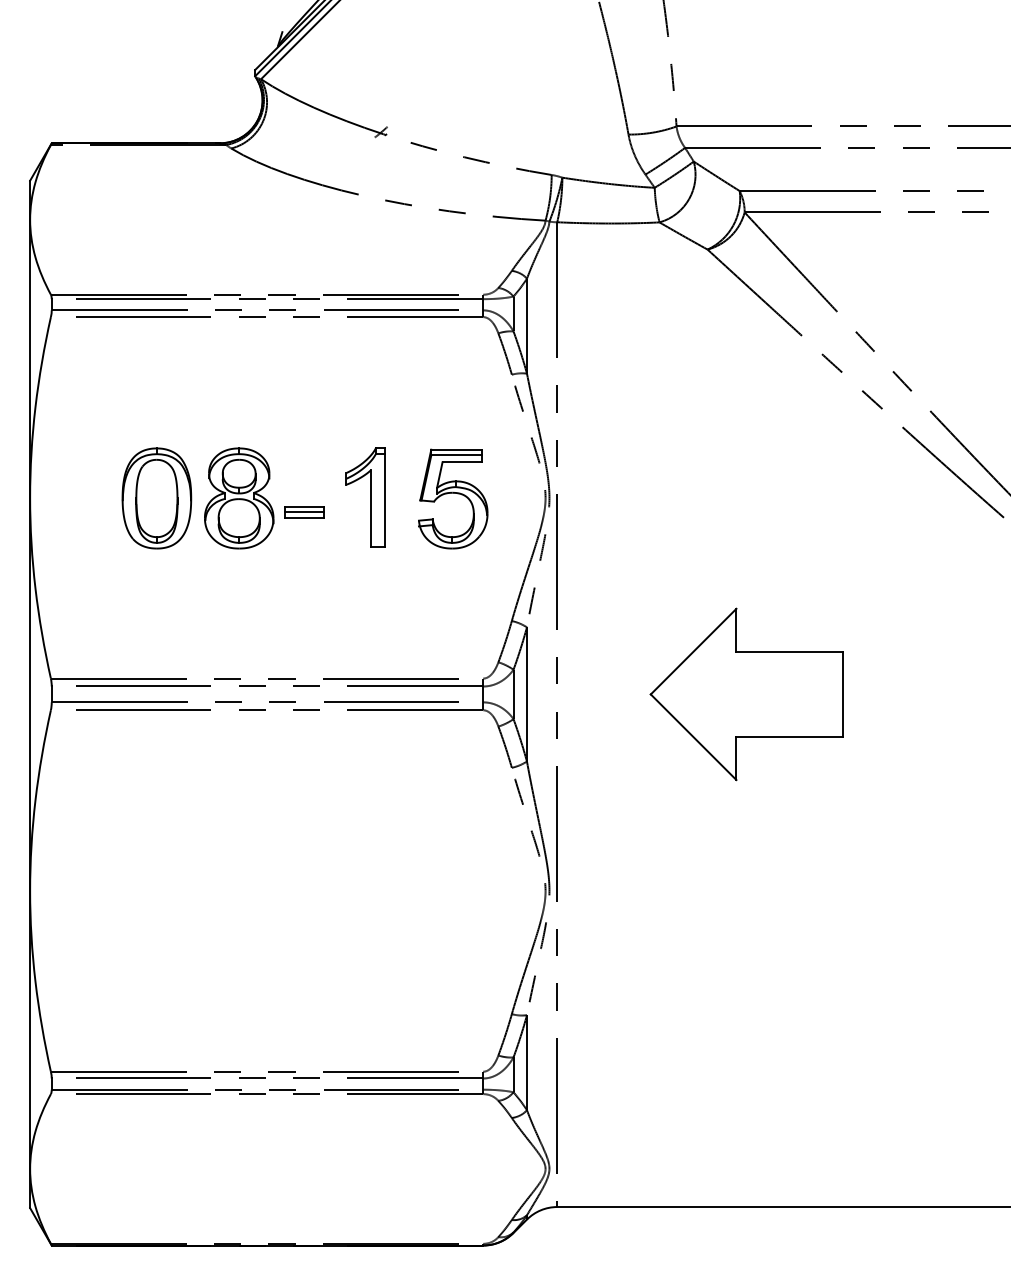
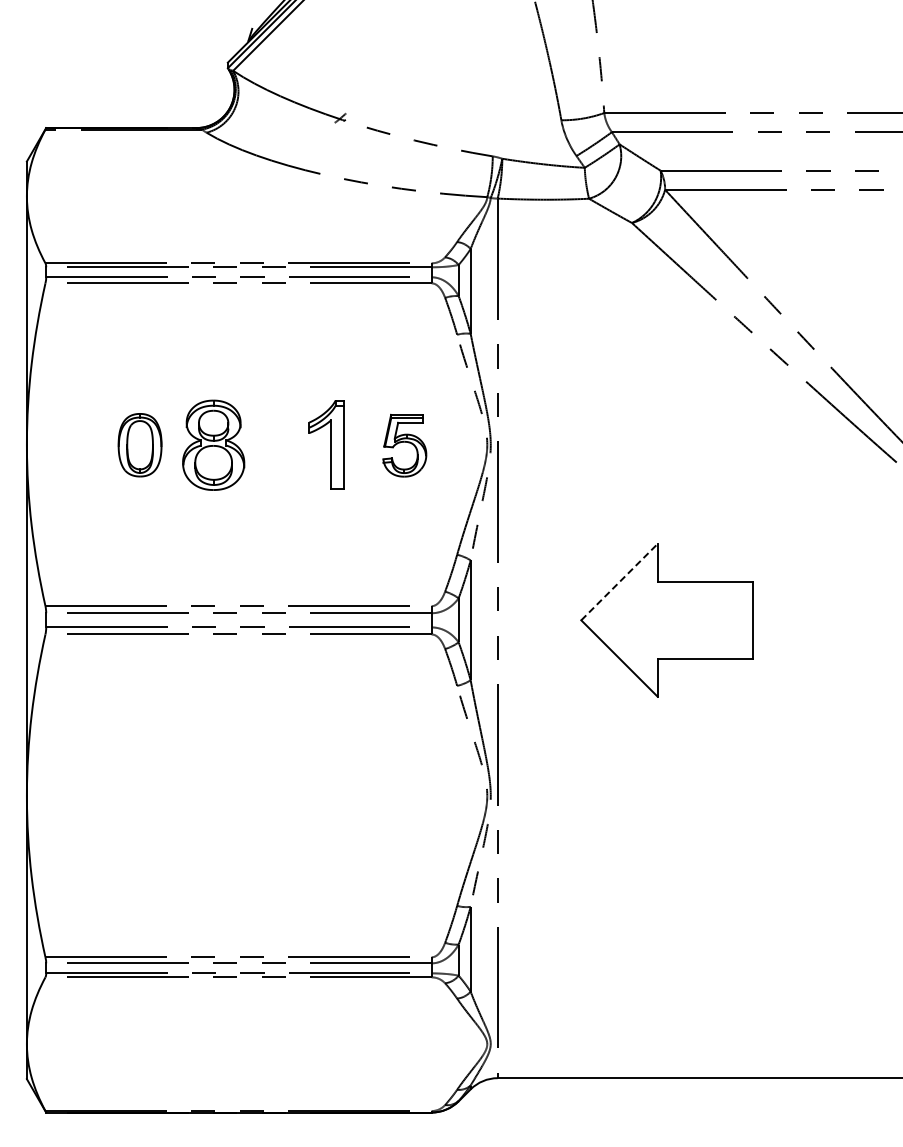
part: (156, 497) -> (139, 444), size x0.7
part: (452, 498) -> (404, 445), size x0.7
part: (303, 512) -> (271, 457), removed
line: (693, 650) -> (619, 581), solid -> dashed

